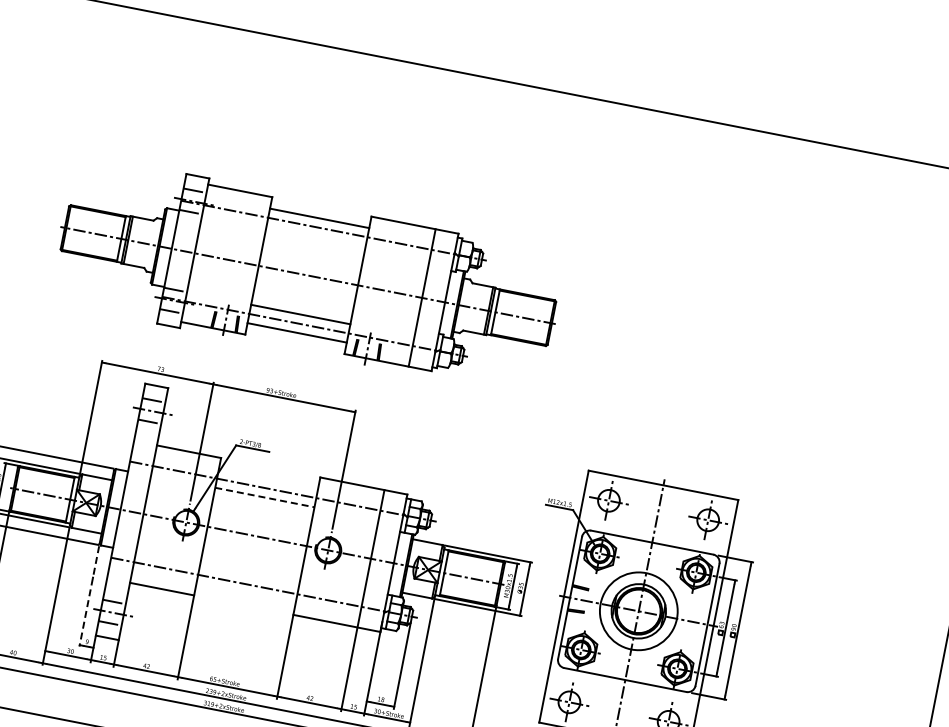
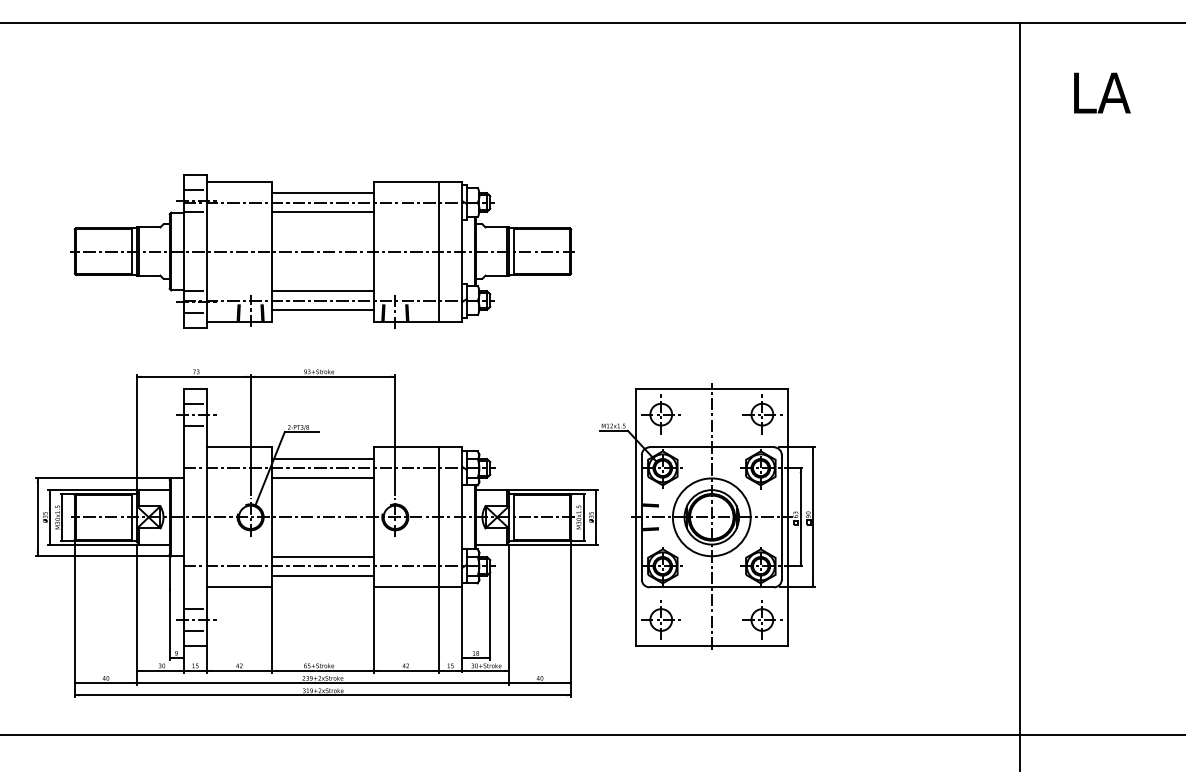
line: (315, 236) -> (322, 211), added
line: (267, 479) -> (322, 459), added
line: (264, 497) -> (322, 477), dashed -> solid
line: (249, 575) -> (322, 557), added
line: (245, 593) -> (322, 575), added
line: (88, 597) -> (169, 609), dashed -> solid

